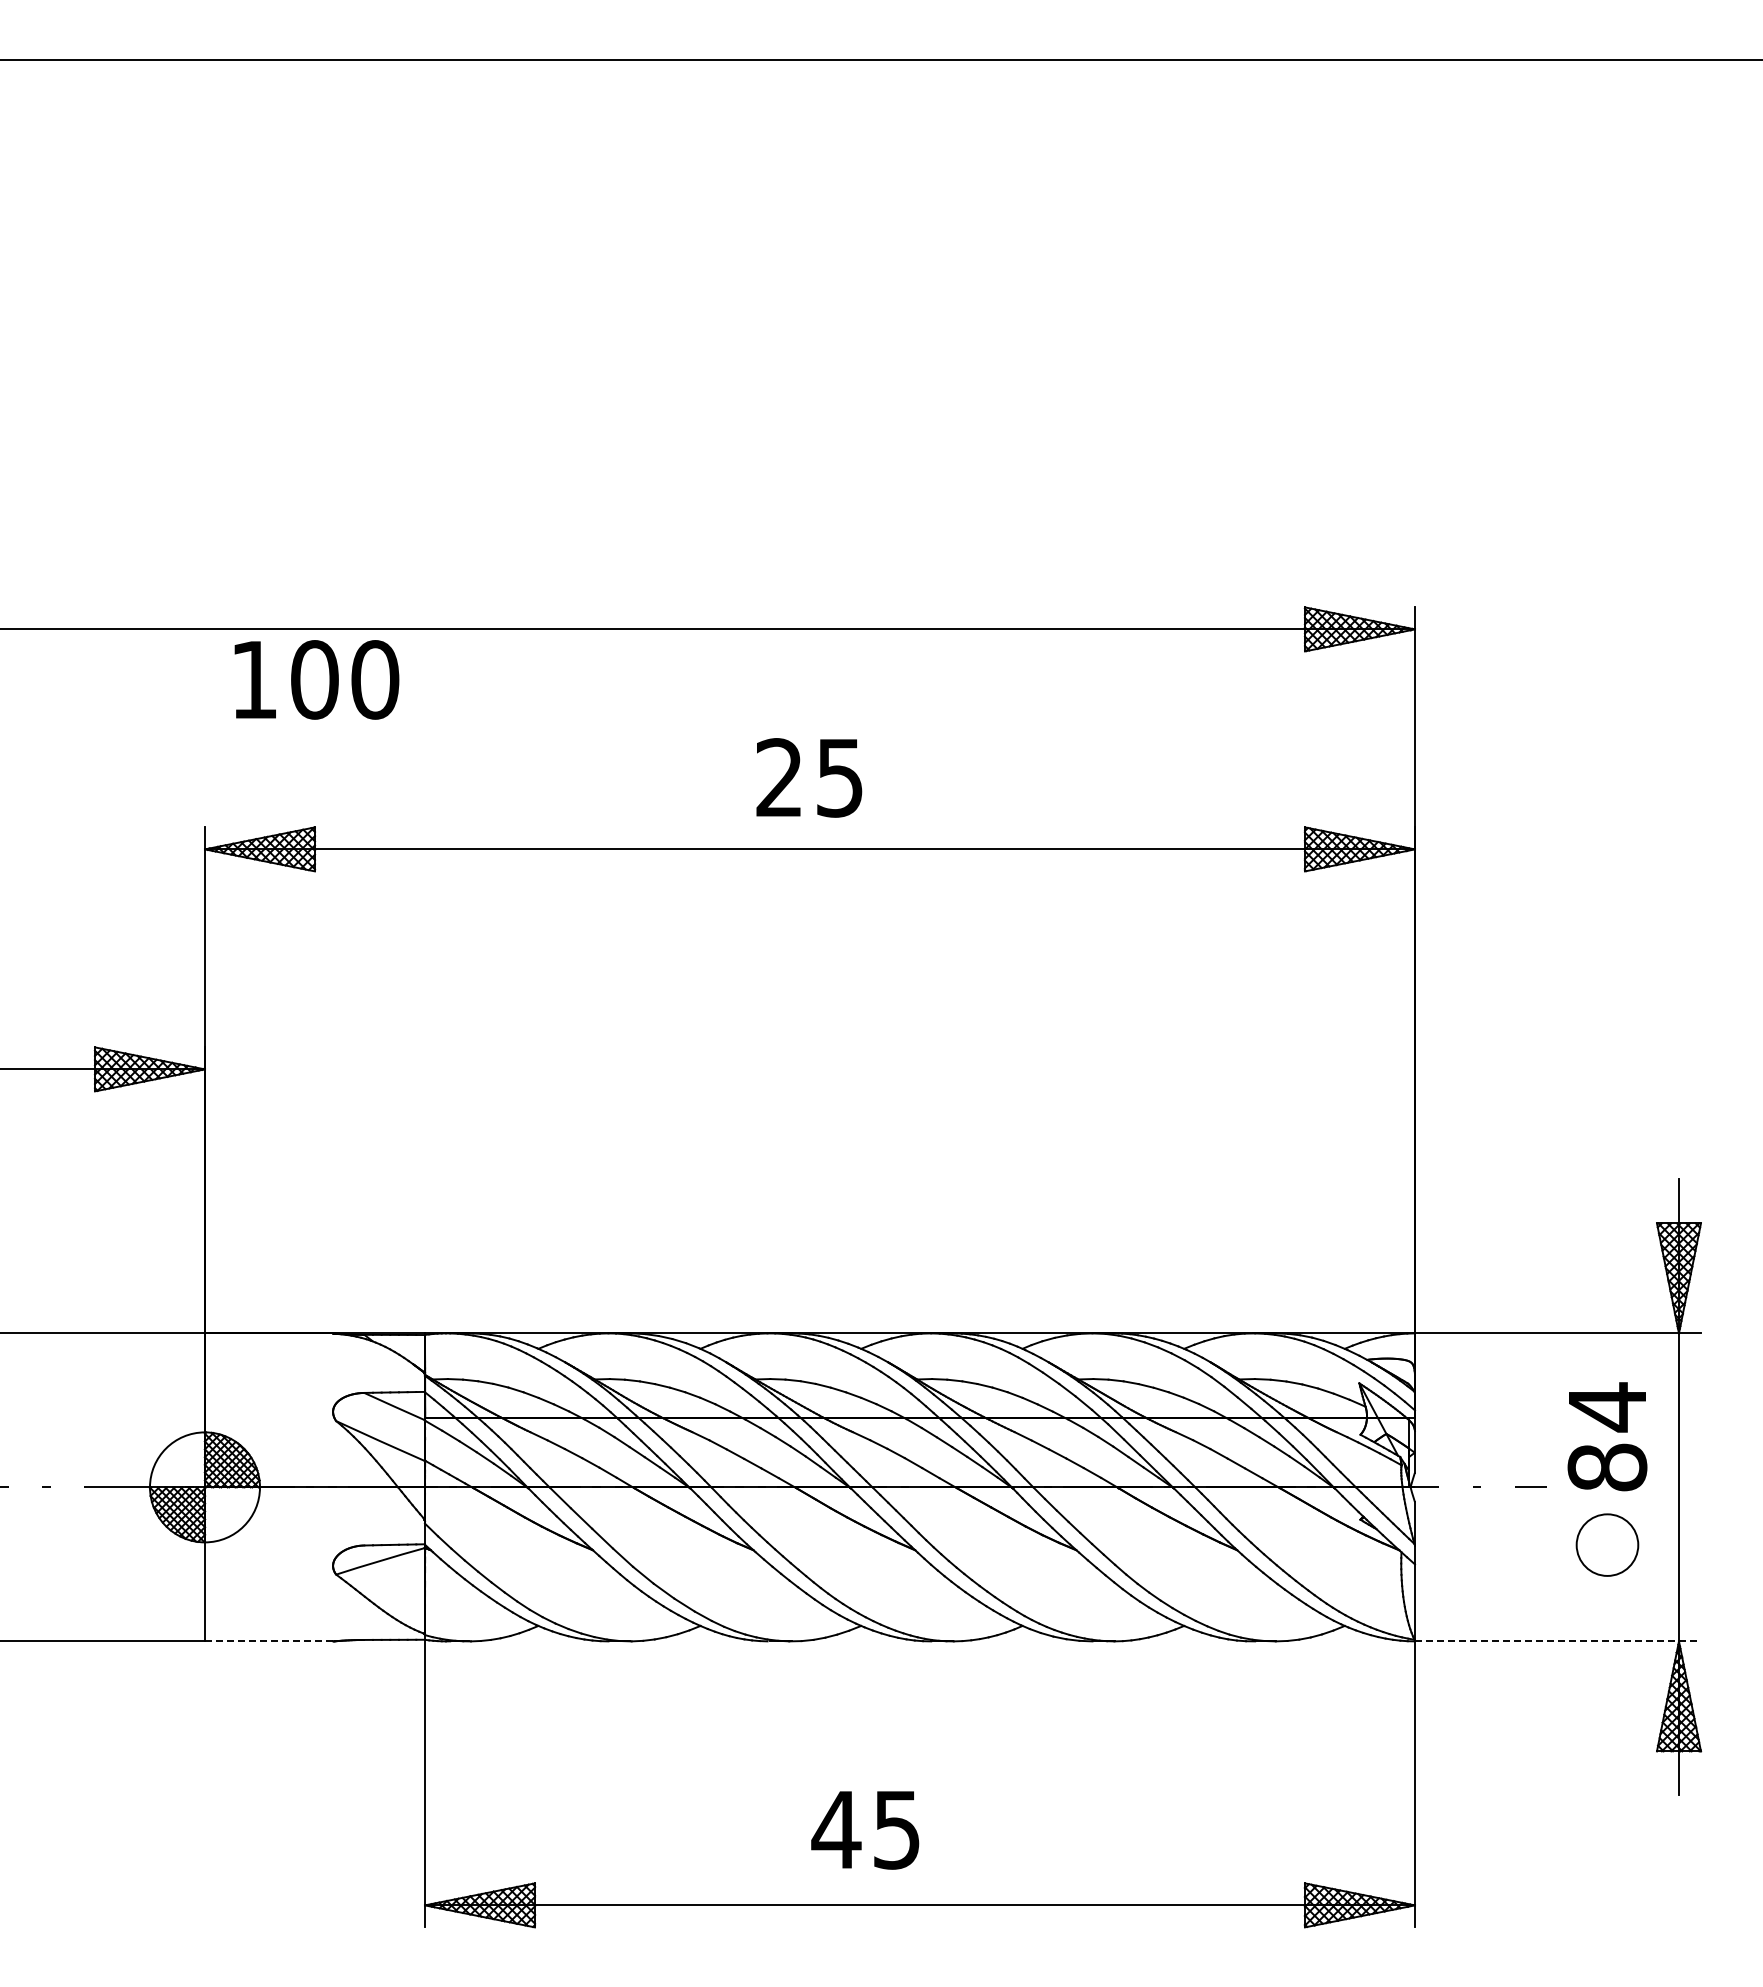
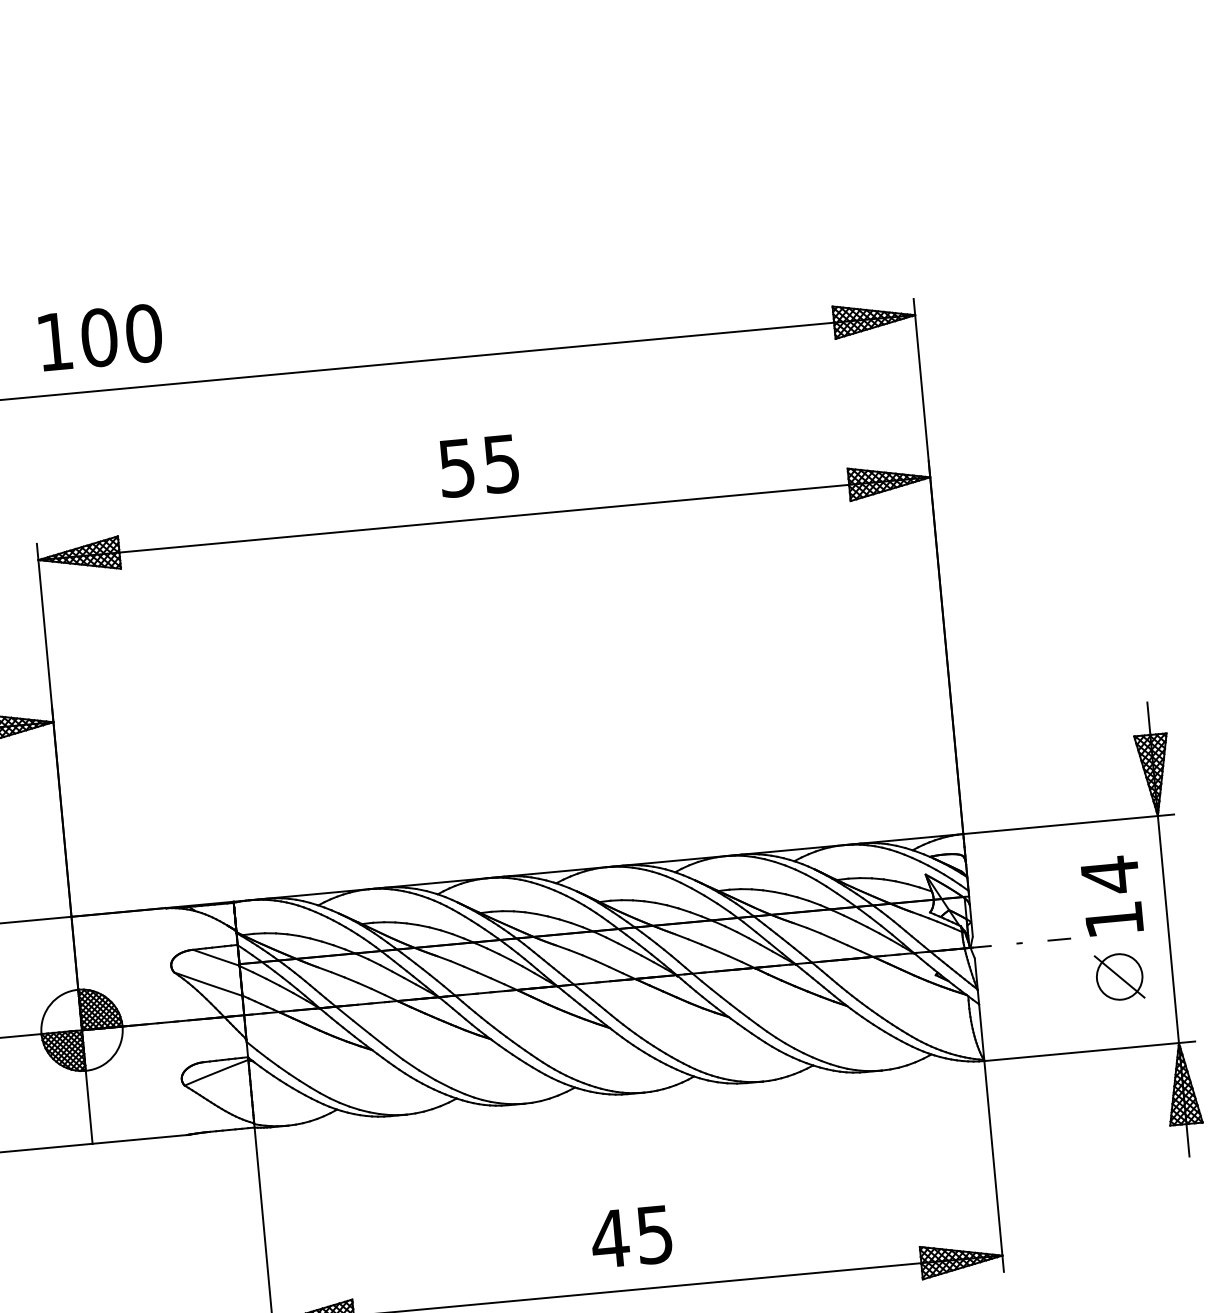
text: (316, 679) -> (100, 337), moved
text: (778, 777) -> (456, 467), 25 -> 55
text: (1607, 1467) -> (1114, 919), 84 -> 14
line: (1607, 1544) -> (1119, 976), added
line: (269, 1641) -> (140, 1139), dashed -> solid
line: (1557, 1641) -> (1089, 1051), dashed -> solid
text: (865, 1830) -> (631, 1237), moved

